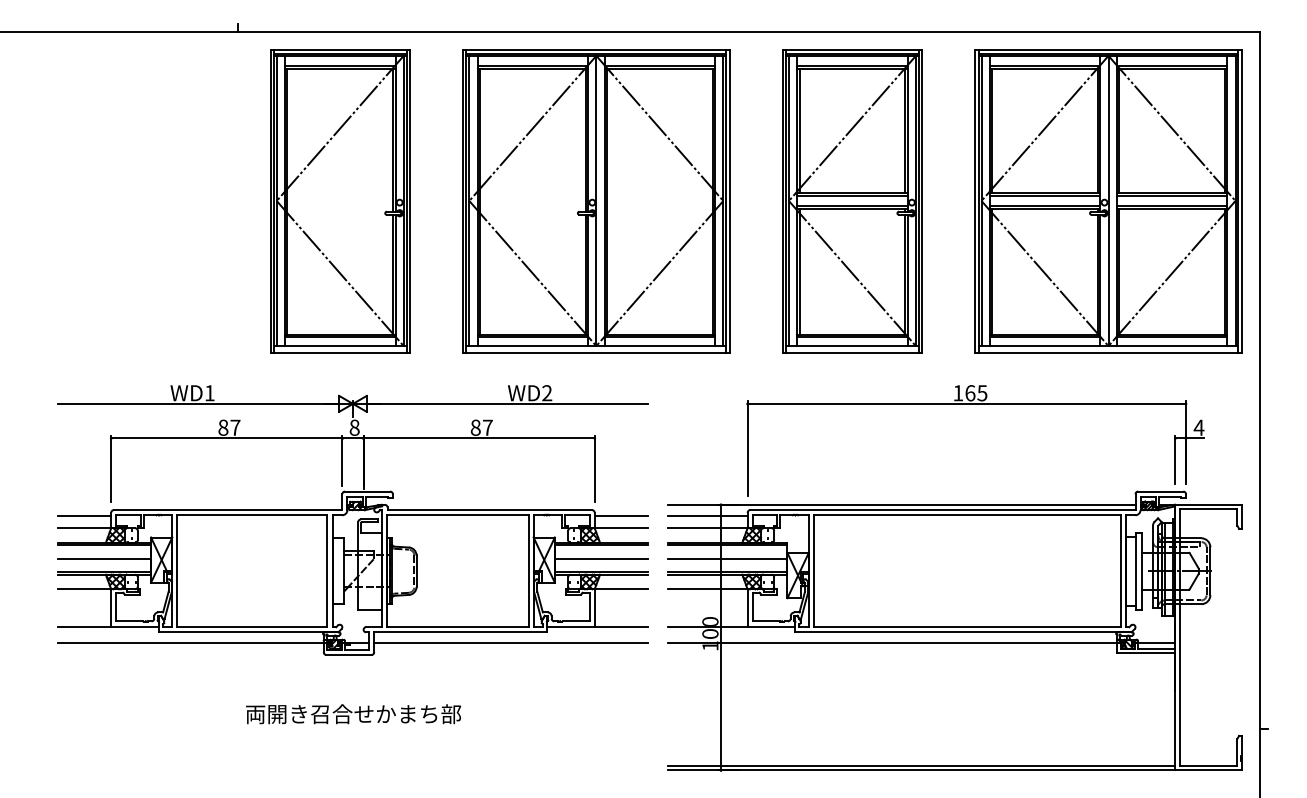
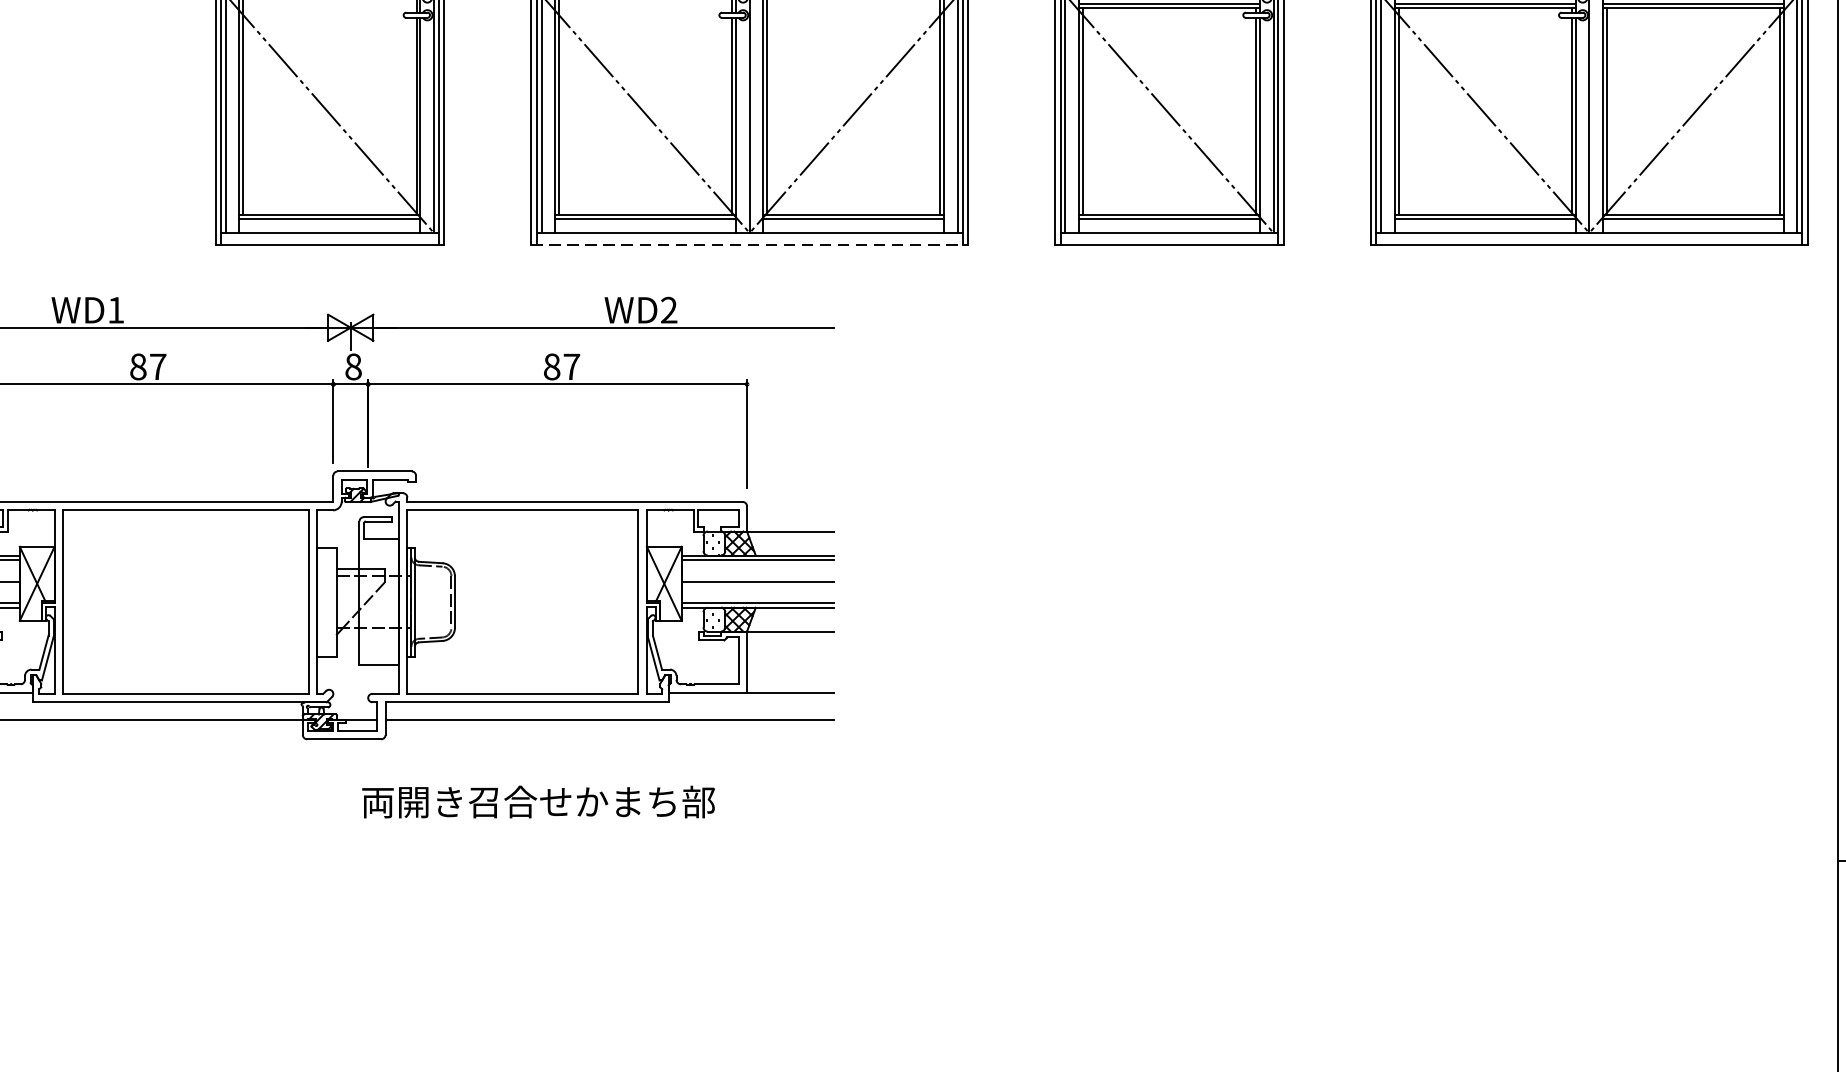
line: (596, 353) -> (749, 245), solid -> dashed
line: (620, 515) -> (789, 510), removed
part: (954, 578) -> (1336, 613), removed
text: (353, 714) -> (538, 802), moved

